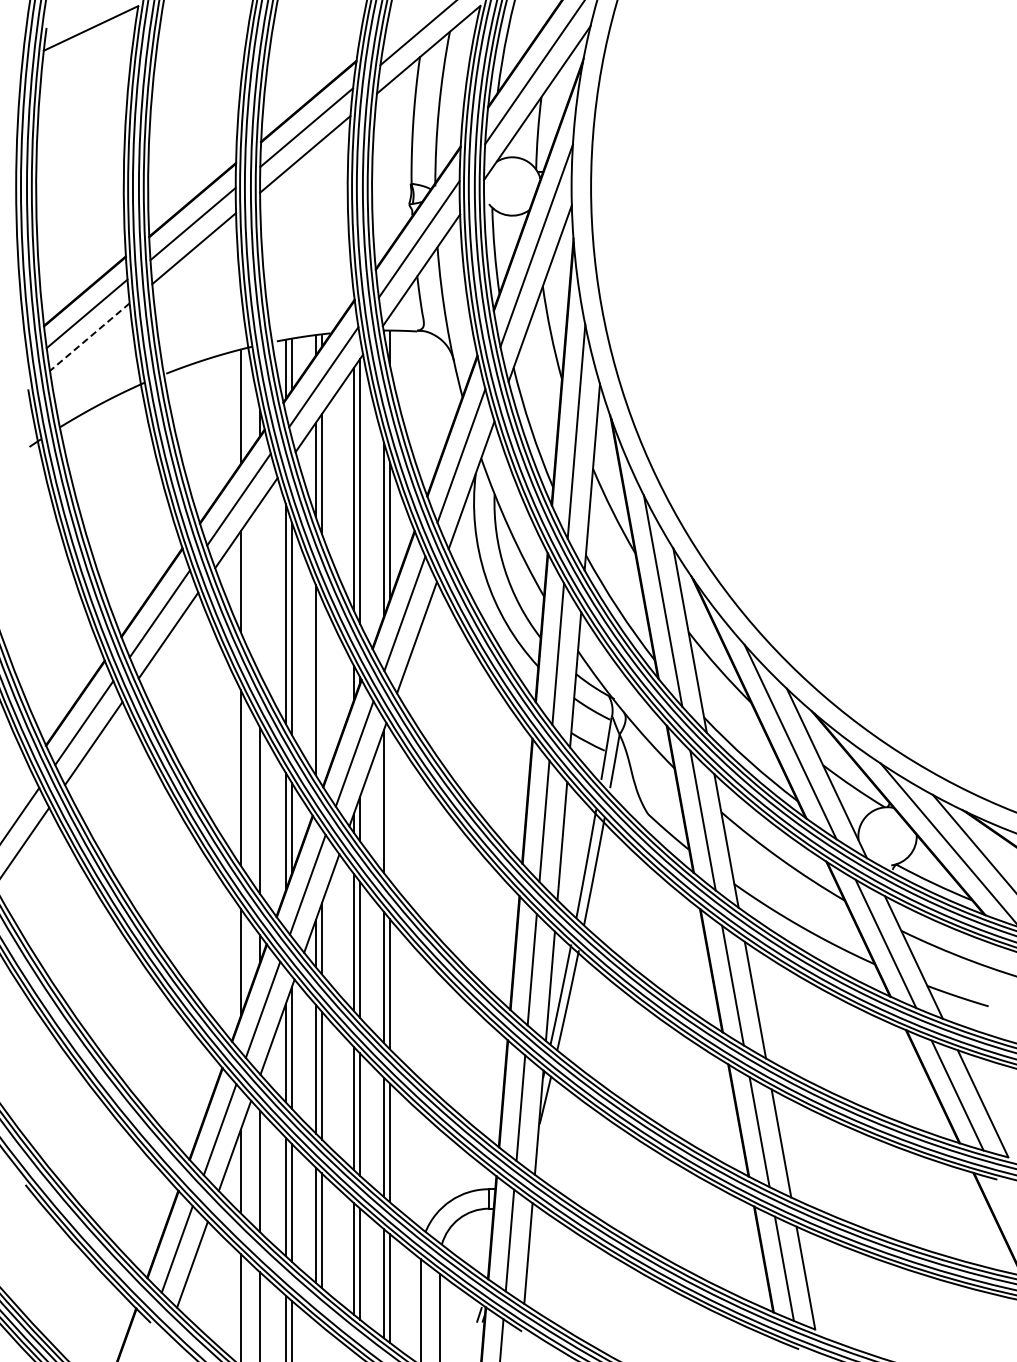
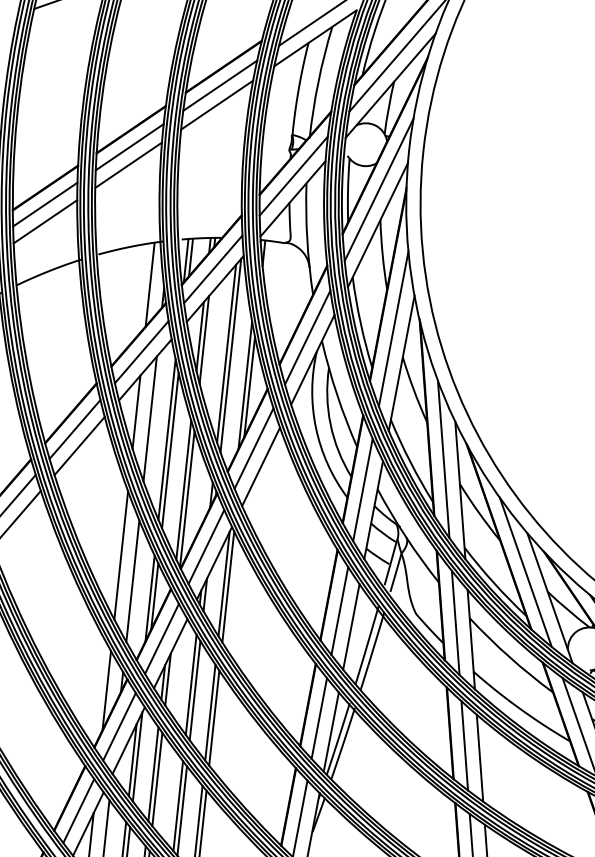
line: (89, 337) -> (45, 222), dashed -> solid
line: (260, 588) -> (150, 418), added
line: (321, 692) -> (186, 499), added
line: (390, 804) -> (228, 586), added

